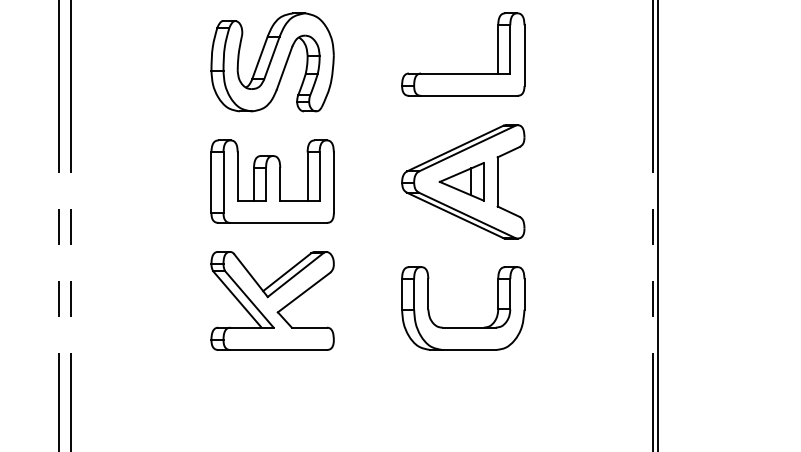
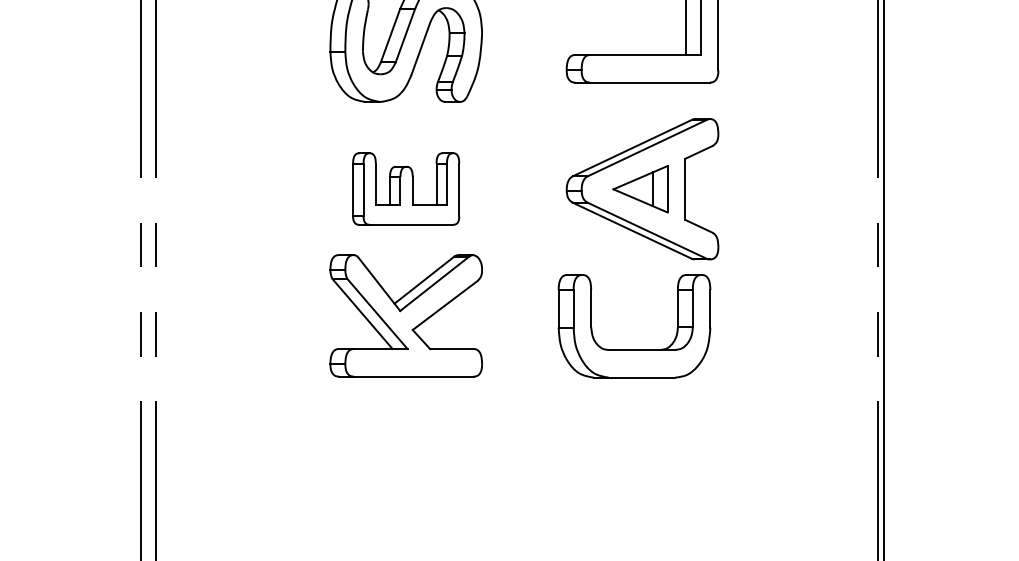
part: (272, 181) -> (405, 188), size x0.7
part: (272, 300) -> (405, 315), moved
part: (463, 327) -> (634, 349), moved

